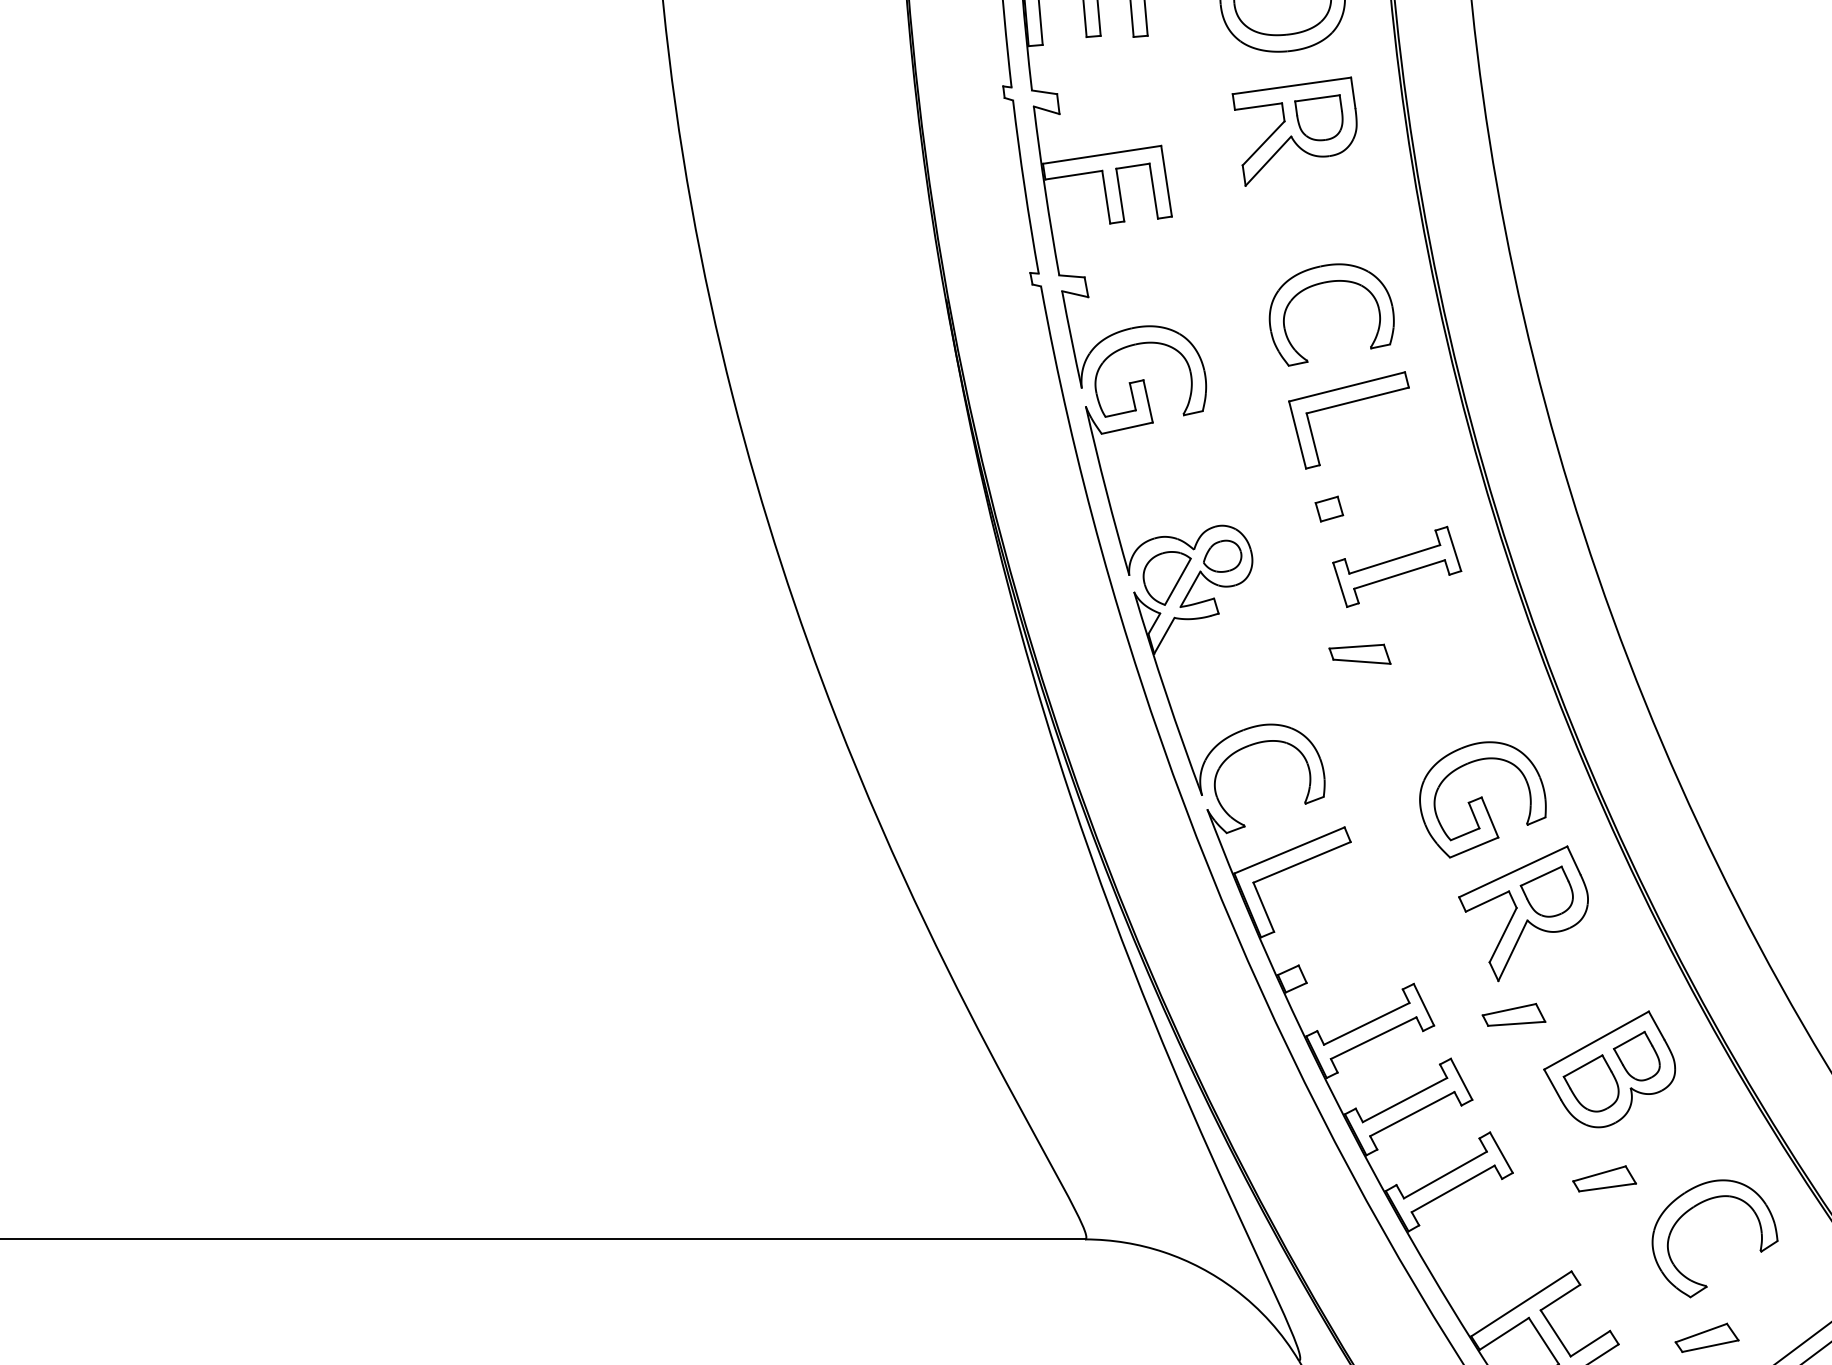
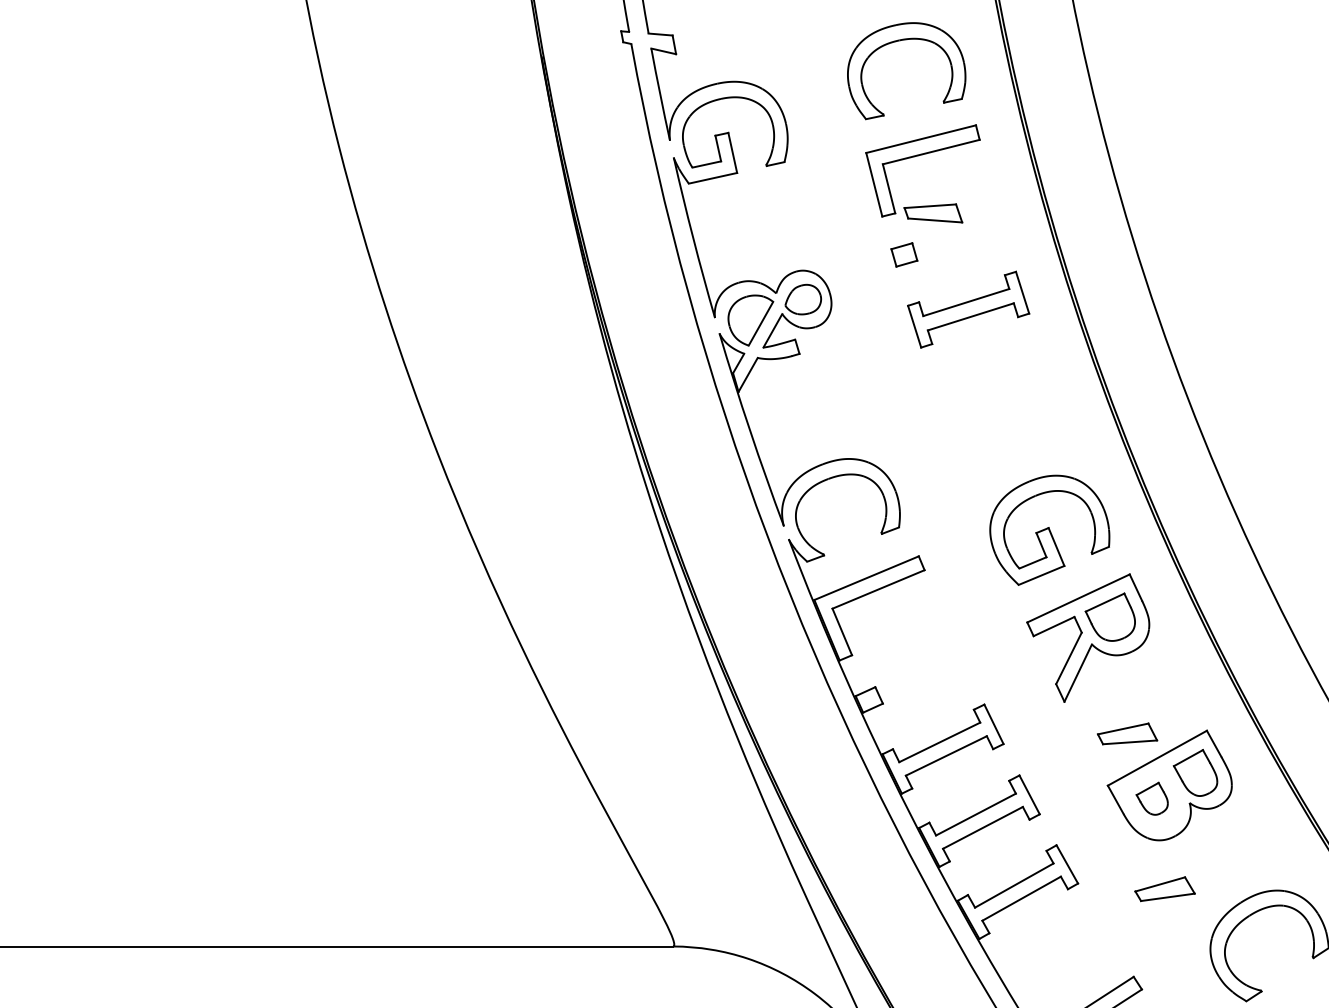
part: (1359, 653) -> (932, 212), moved
part: (1513, 1014) -> (1127, 733), moved
part: (1590, 1083) -> (1151, 798), size x0.6

